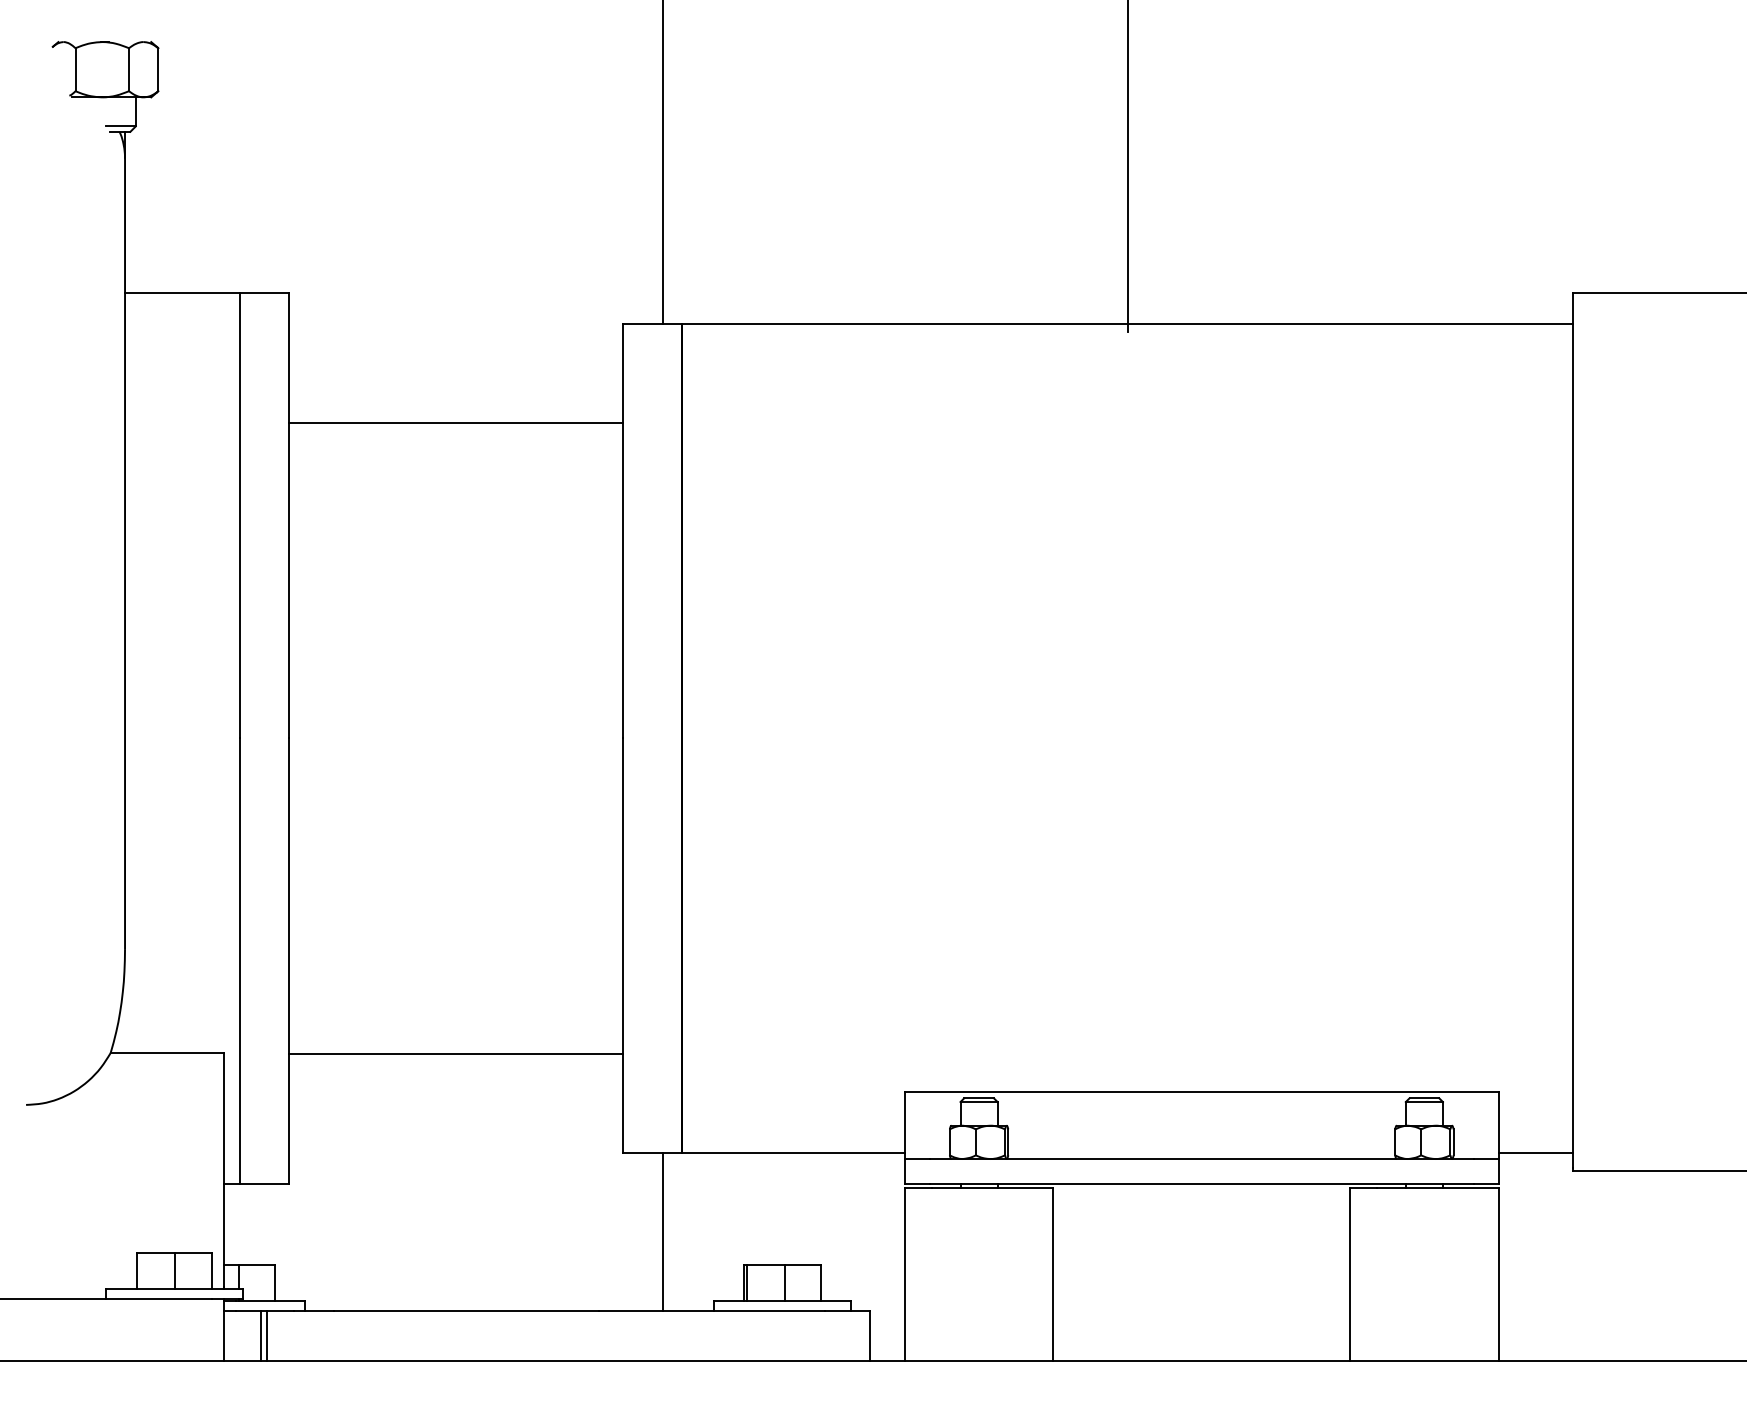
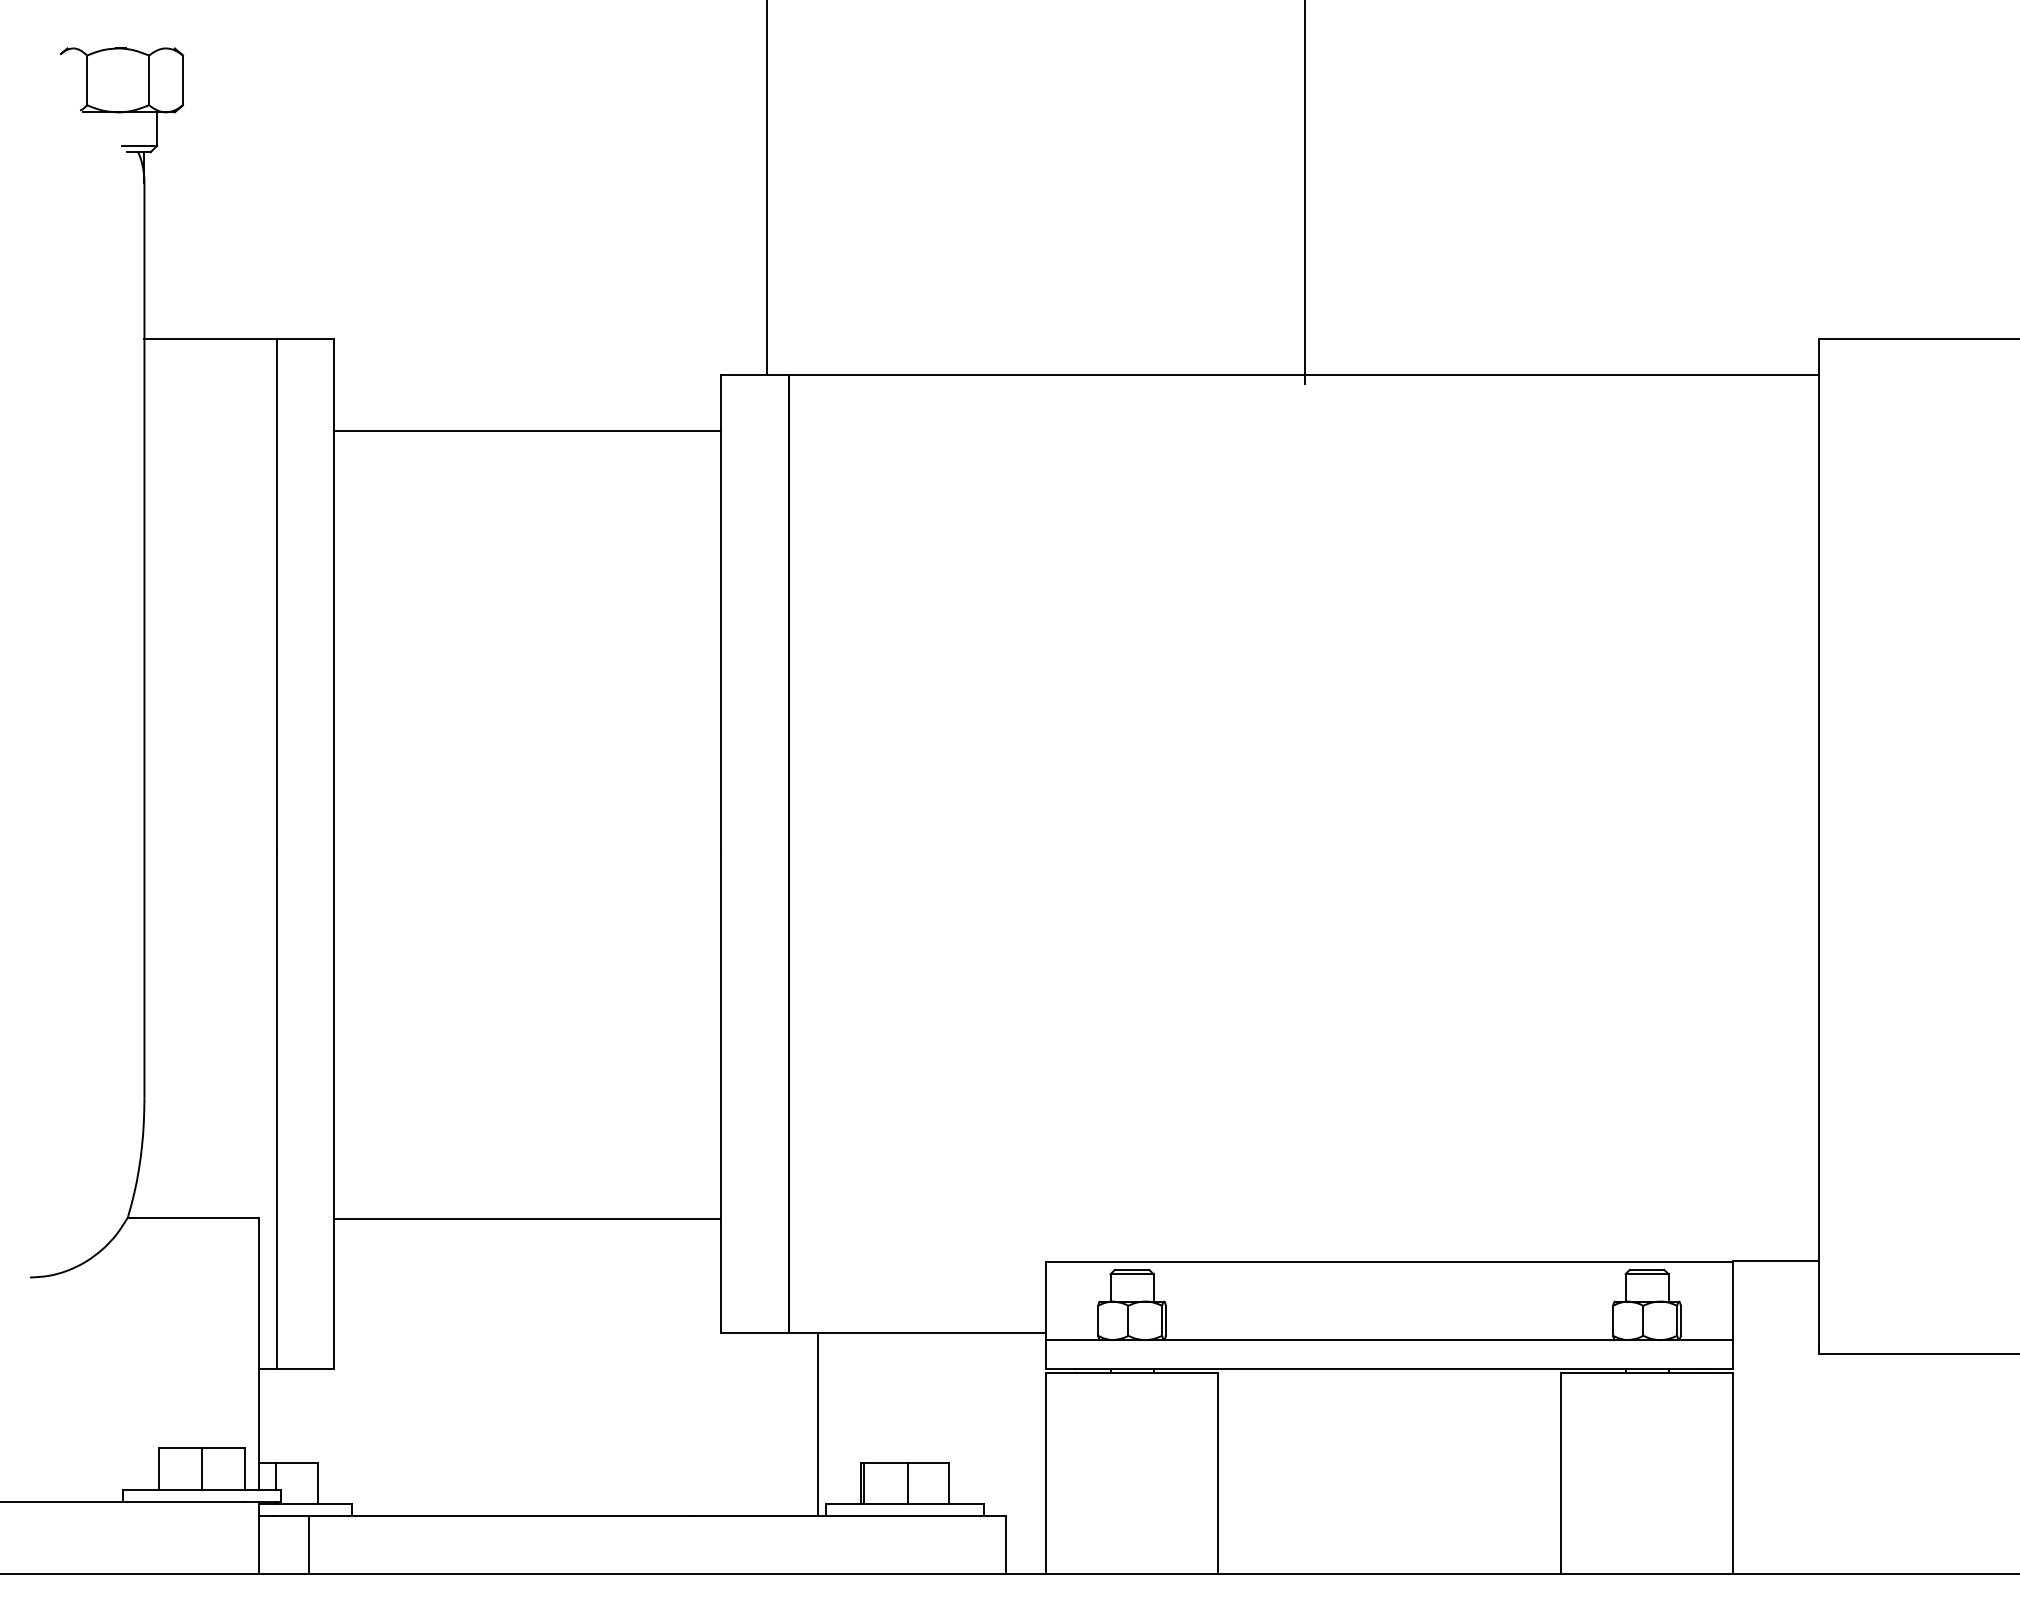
line: (456, 423) -> (527, 431), moved
line: (1535, 1152) -> (1775, 1260), moved
line: (663, 1231) -> (818, 1423), moved
line: (261, 1335) -> (302, 1544), removed

